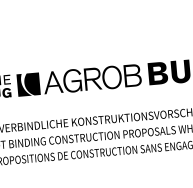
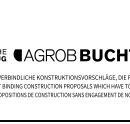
fill: (24, 85) -> (13, 55), removed

